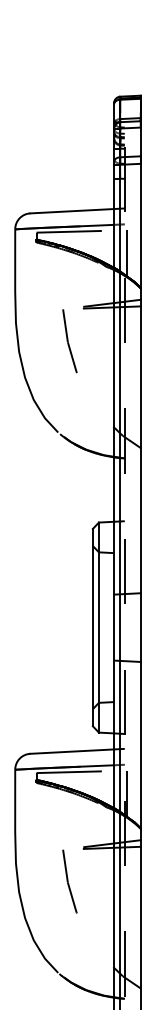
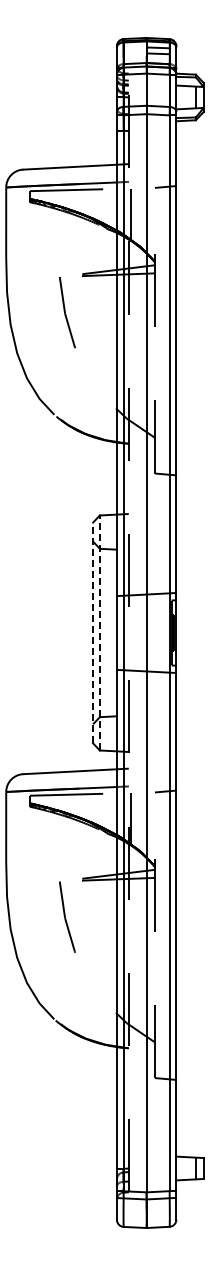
line: (93, 627) -> (93, 632), solid -> dashed
line: (98, 627) -> (99, 632), solid -> dashed

